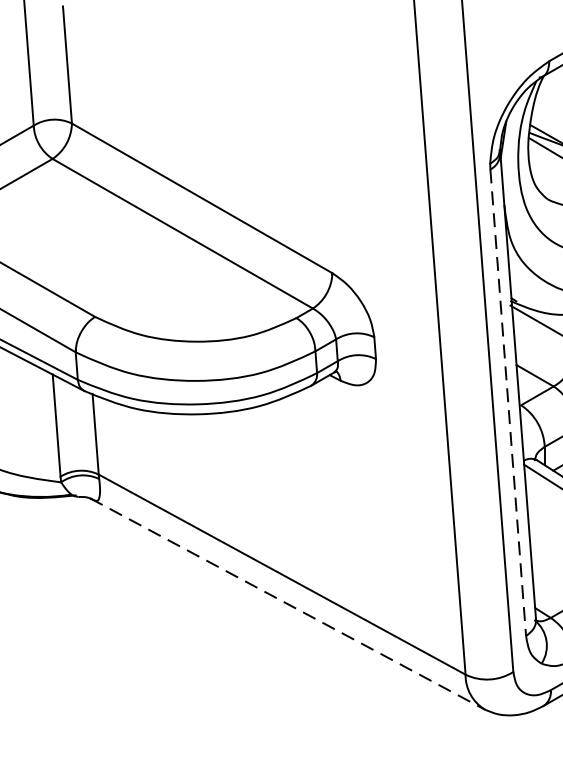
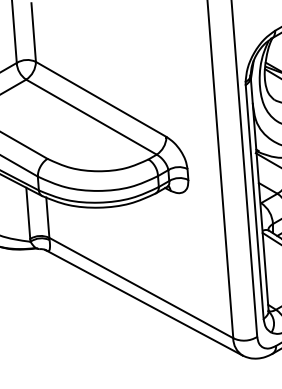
line: (507, 403) -> (254, 202), dashed -> solid
line: (288, 603) -> (144, 302), dashed -> solid

